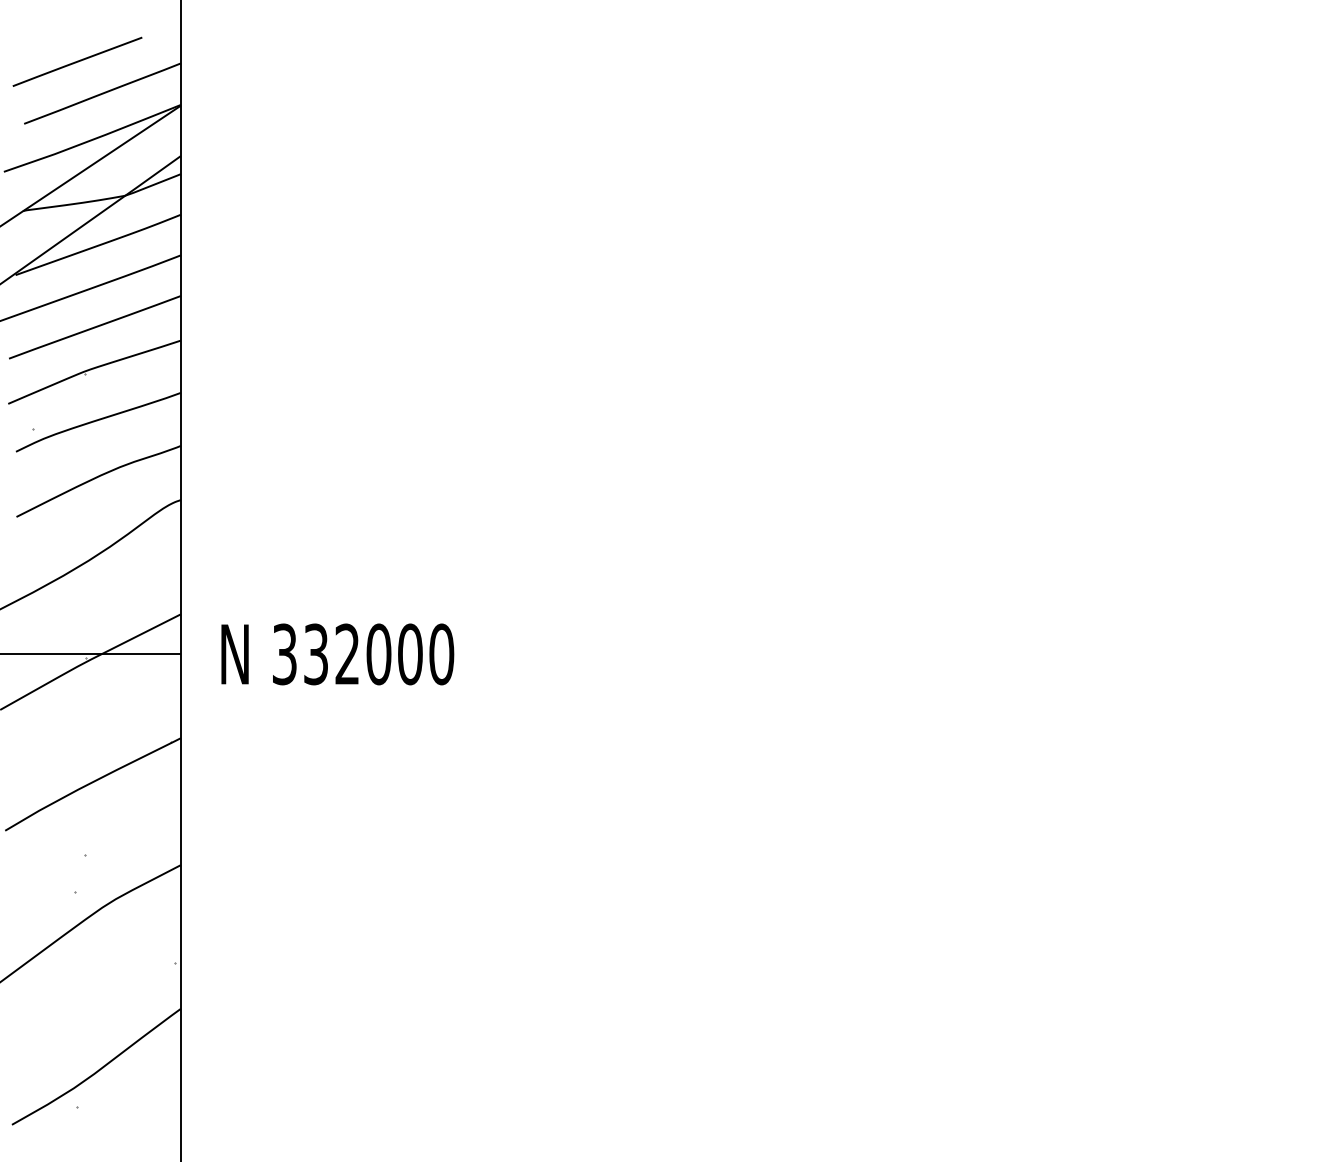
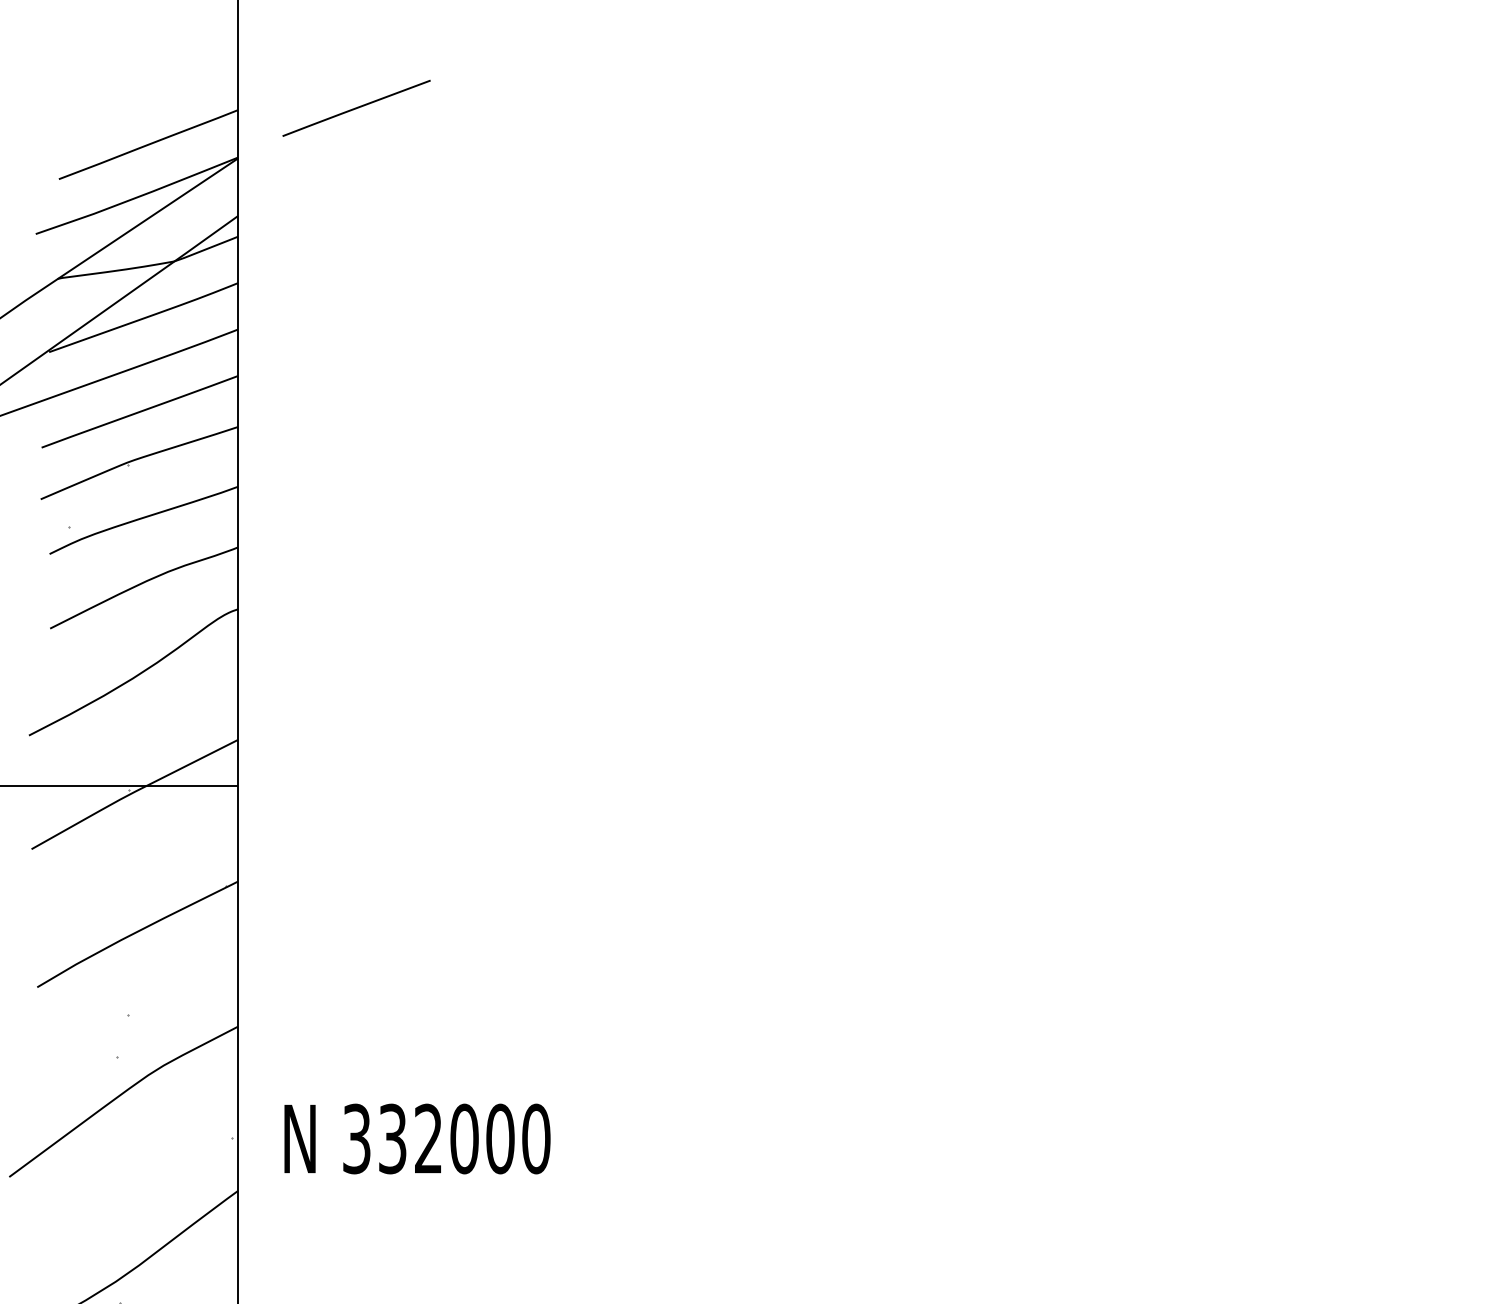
line: (77, 61) -> (356, 107), moved
text: (337, 654) -> (417, 1139), moved

